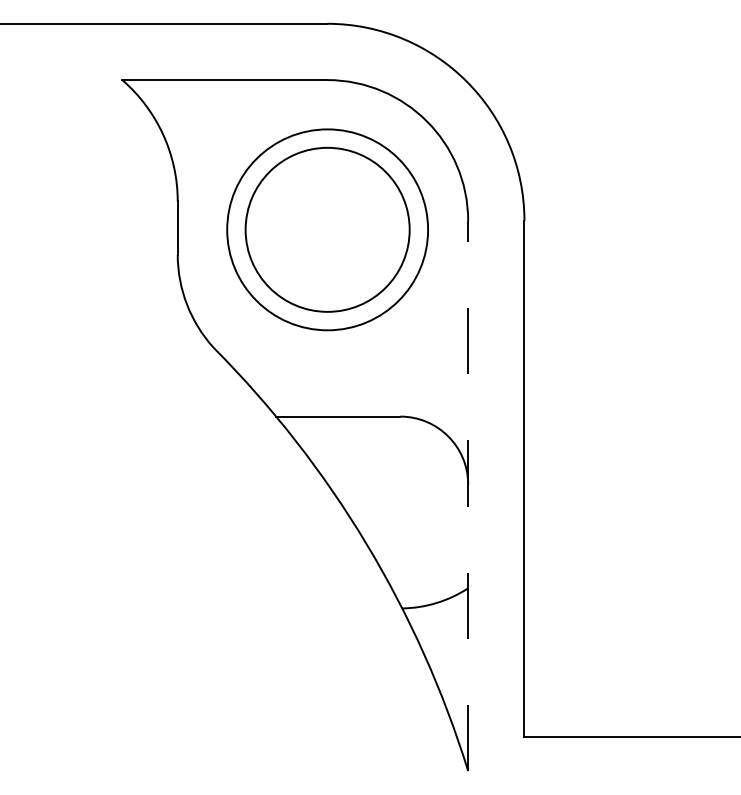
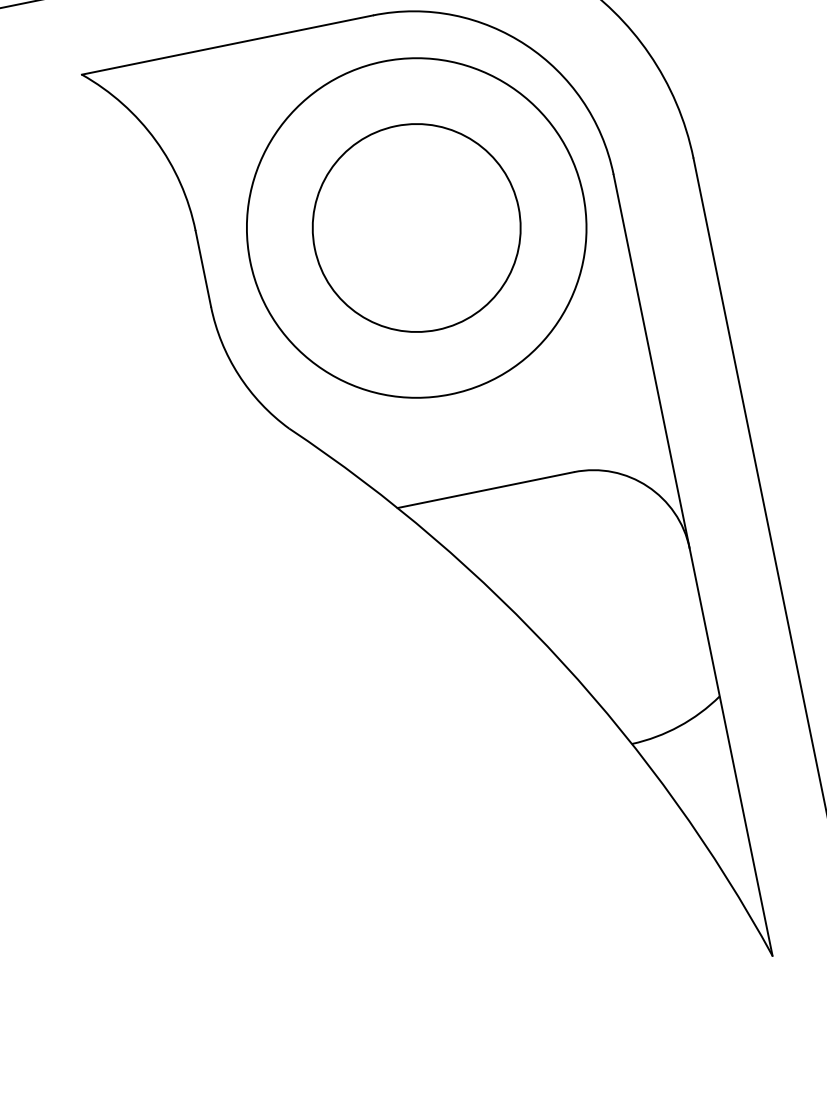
circle: (327, 229) -> (416, 227), size x0.71
circle: (327, 229) -> (416, 227), size x1.43
line: (468, 495) -> (693, 564), dashed -> solid

